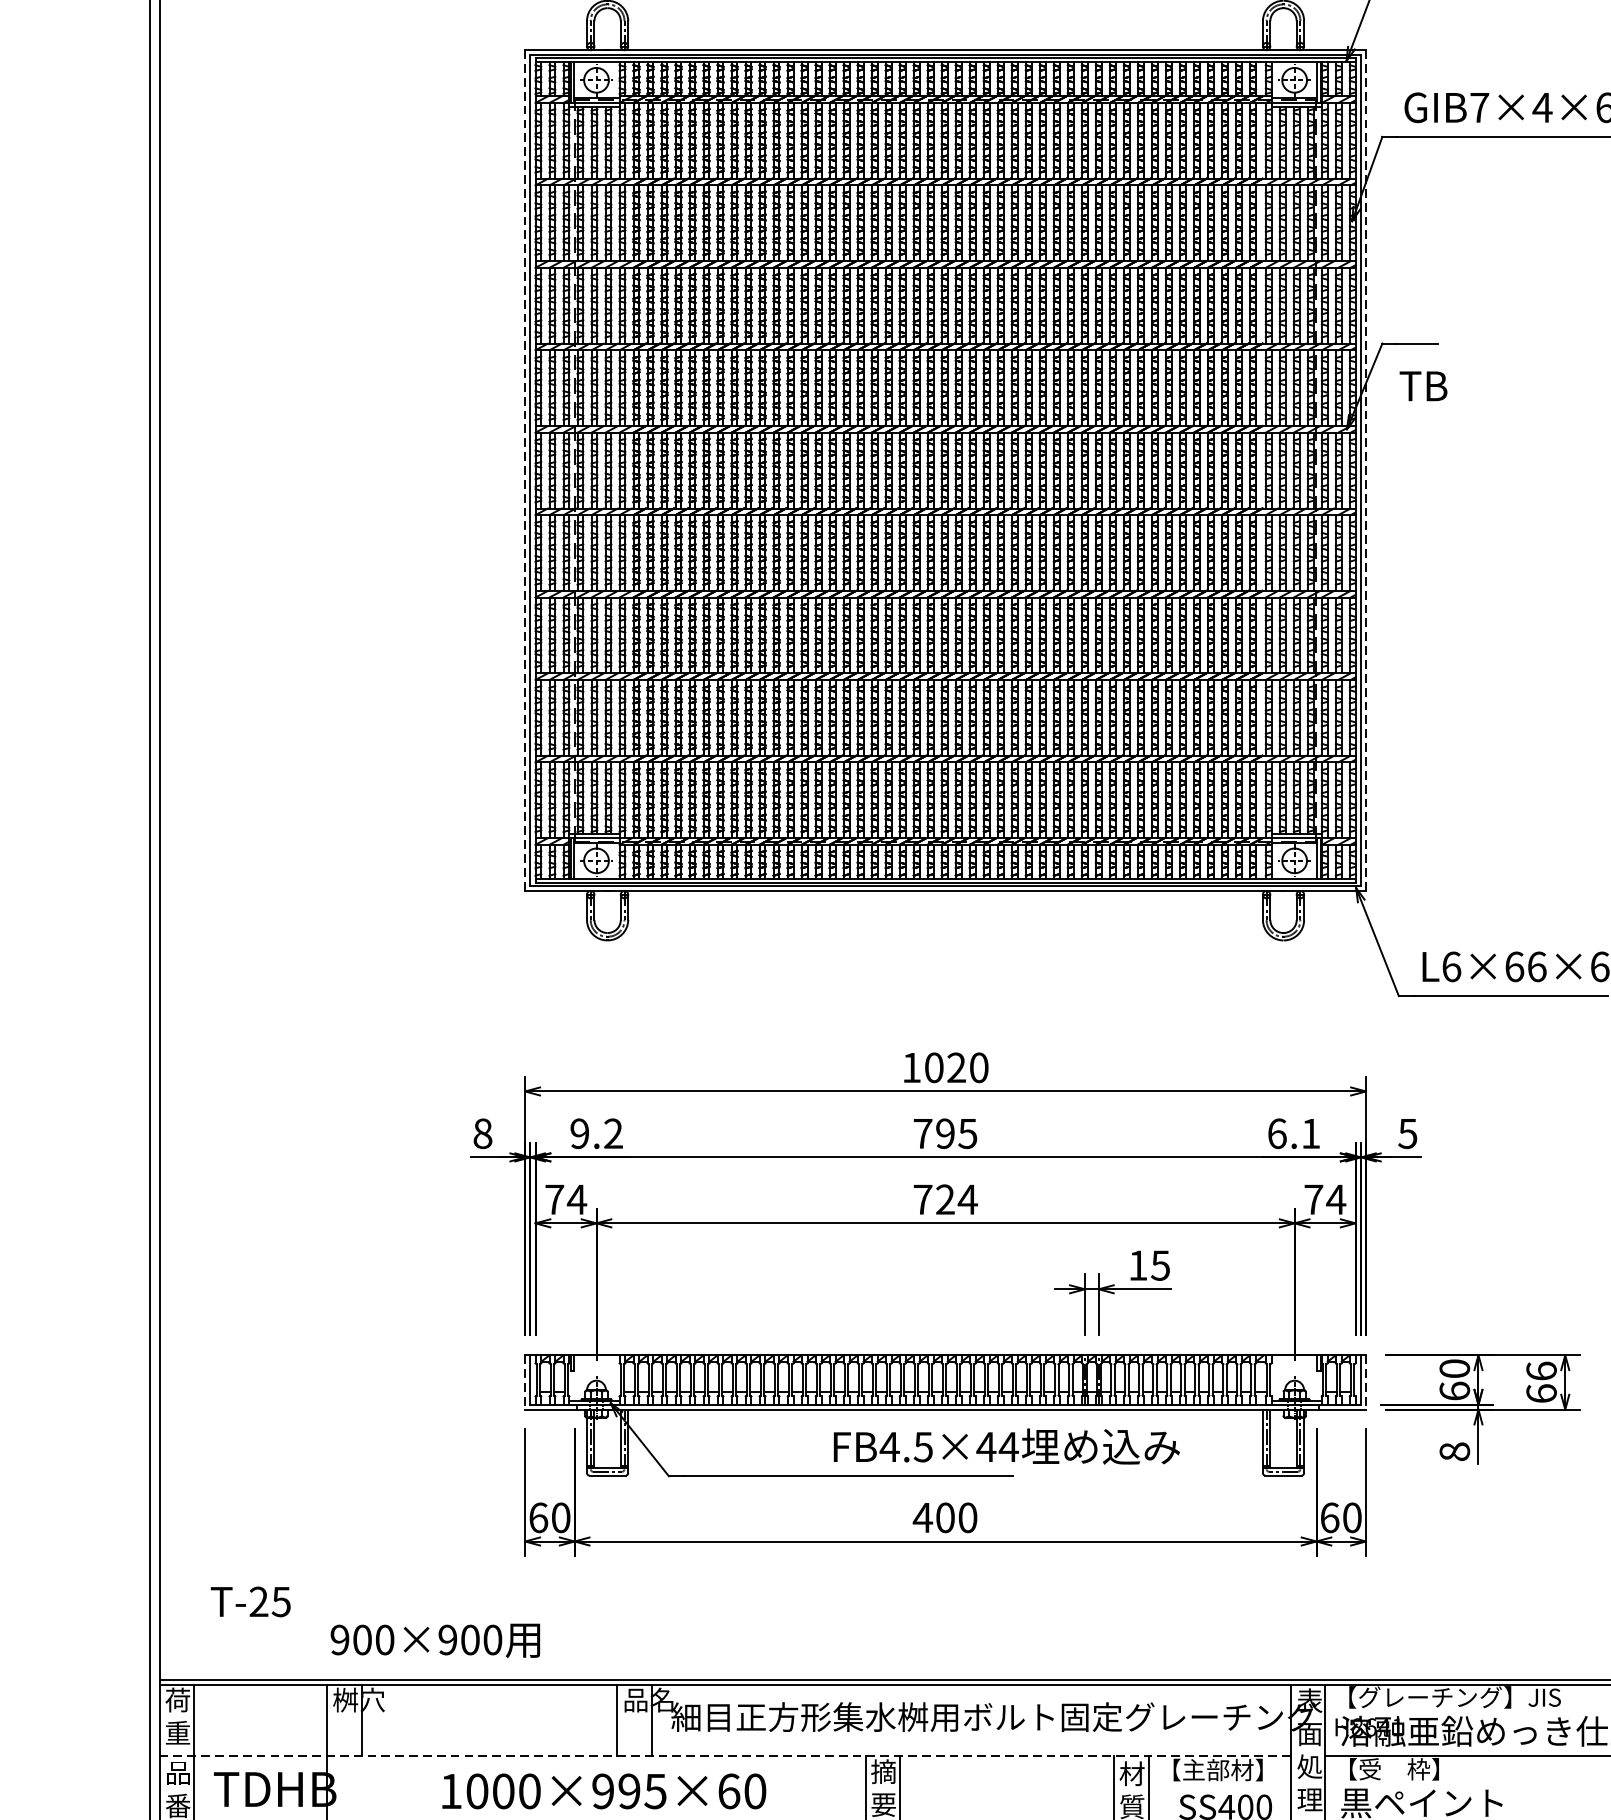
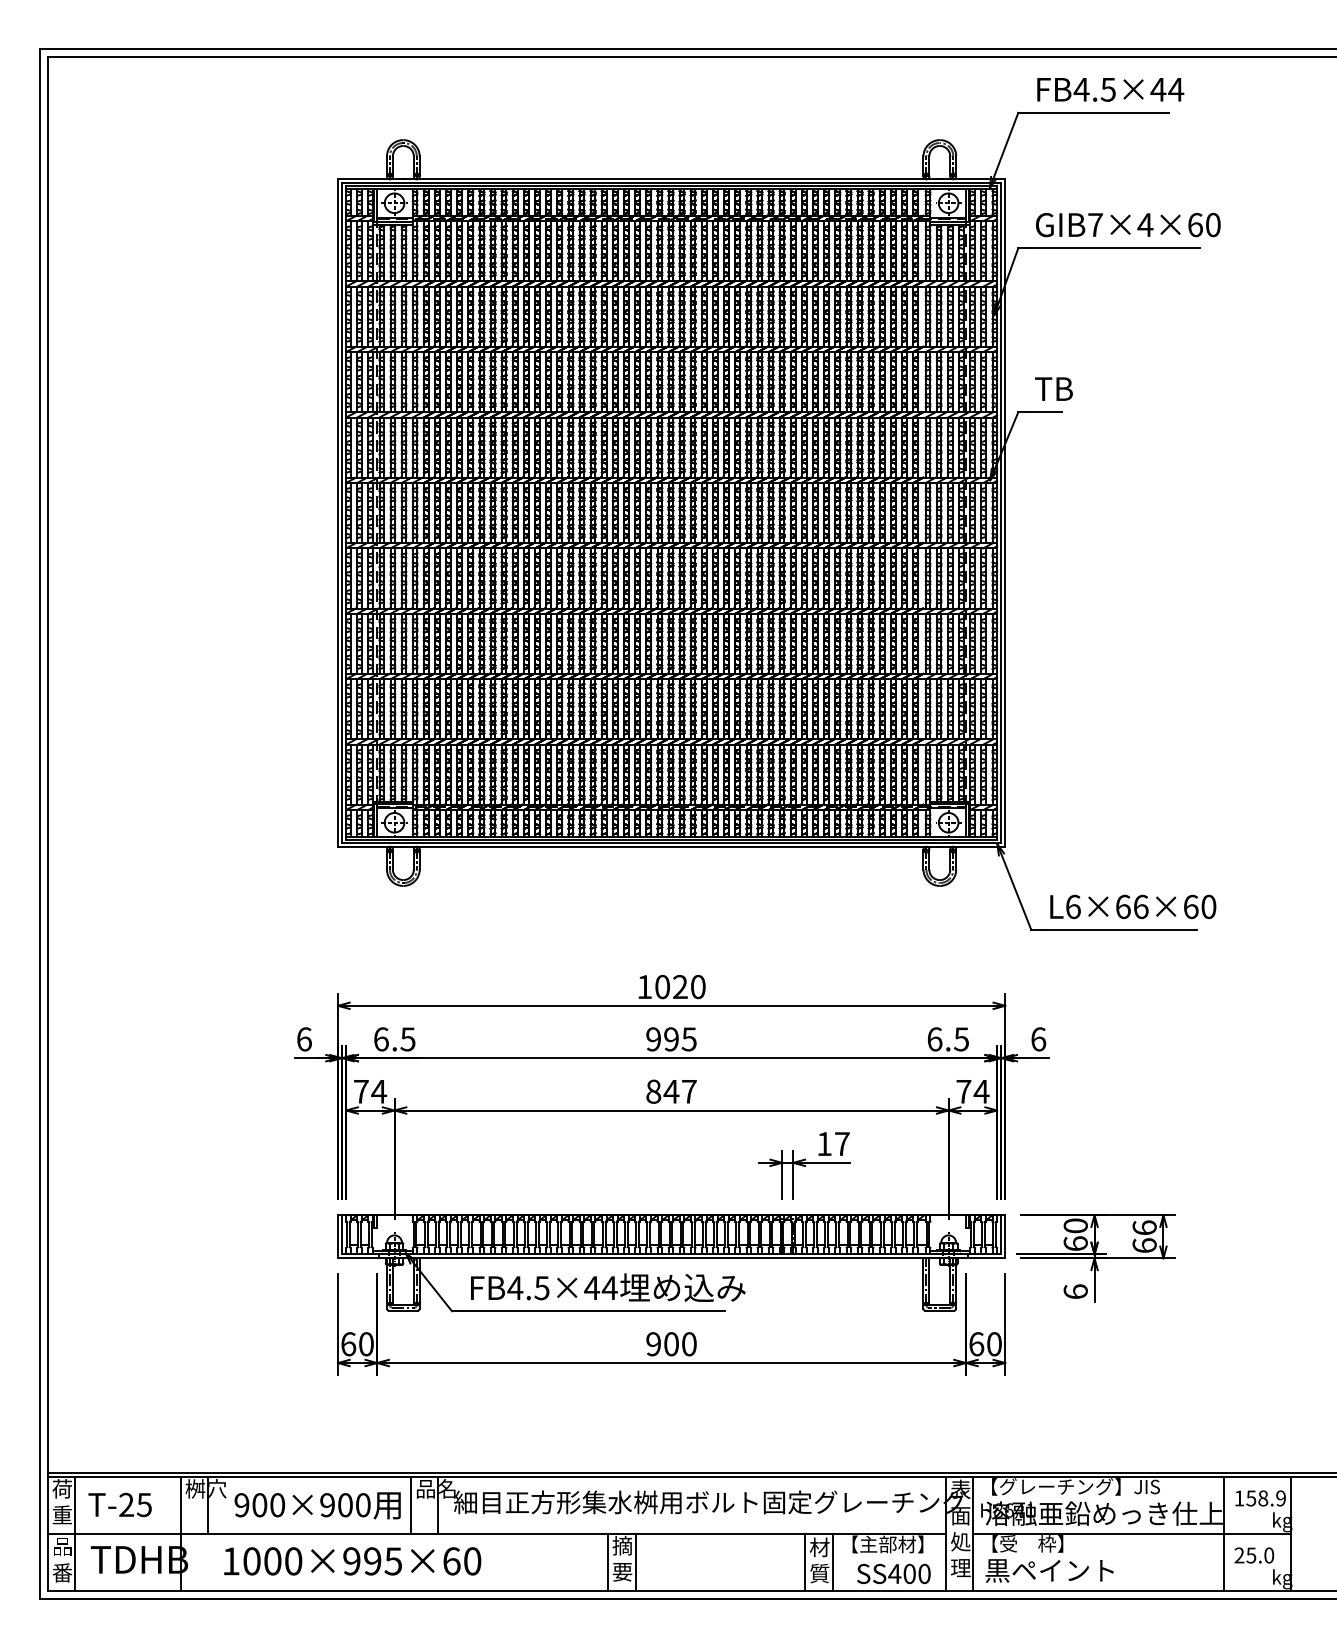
text: (1422, 385) -> (1053, 388), moved
line: (524, 471) -> (337, 513), dashed -> solid
line: (1366, 471) -> (1005, 513), dashed -> solid
text: (483, 1133) -> (304, 1039), 8 -> 6
text: (596, 1133) -> (394, 1039), 9.2 -> 6.5
text: (922, 1133) -> (653, 1039), 795 -> 995
text: (1309, 1133) -> (960, 1039), 6.1 -> 6.5
text: (1407, 1133) -> (1038, 1039), 5 -> 6
text: (945, 1199) -> (671, 1091), 724 -> 847
text: (1159, 1266) -> (841, 1144), 15 -> 17
line: (524, 1382) -> (337, 1236), dashed -> solid
line: (1366, 1382) -> (1005, 1236), dashed -> solid
text: (1007, 1446) -> (608, 1287), moved
text: (1454, 1451) -> (1075, 1291), 8 -> 6
text: (922, 1518) -> (653, 1344), 400 -> 900
text: (249, 1601) -> (119, 1504), moved
text: (435, 1640) -> (317, 1505), moved
line: (724, 1756) -> (496, 1533), dashed -> solid
text: (604, 1791) -> (352, 1561), moved

